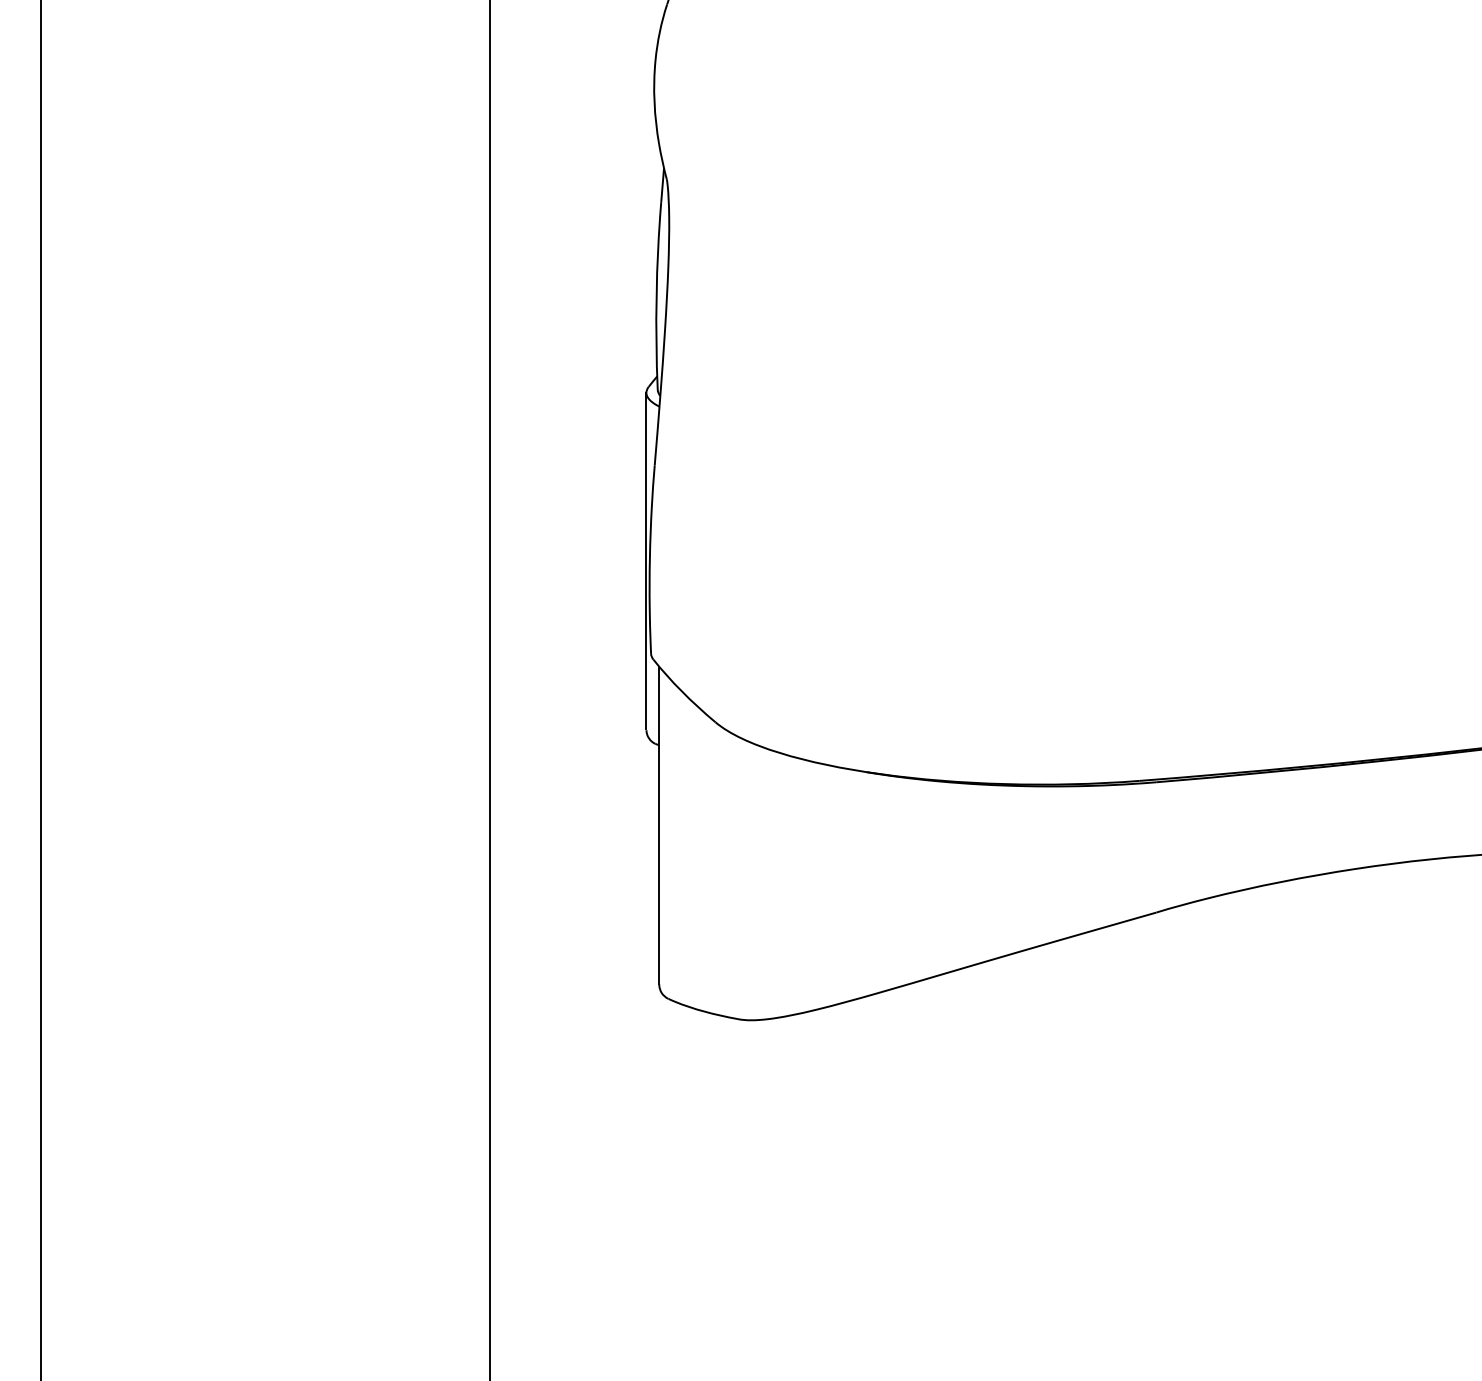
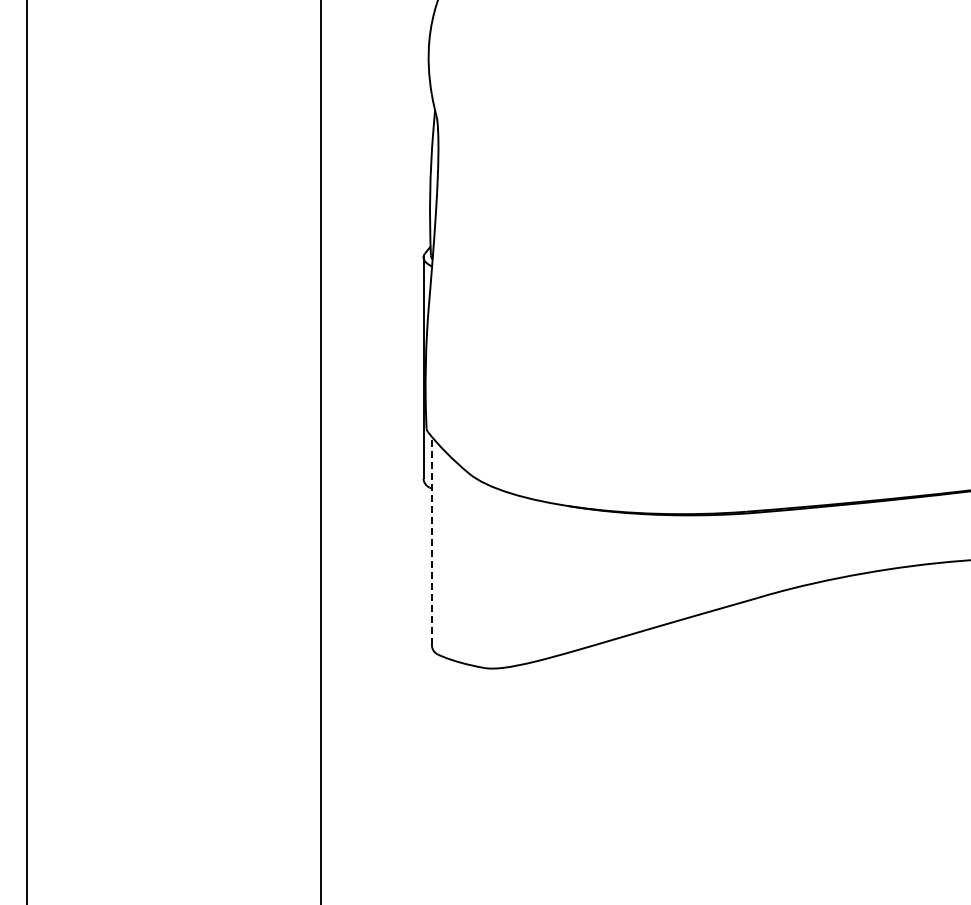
line: (658, 824) -> (431, 540), solid -> dashed

